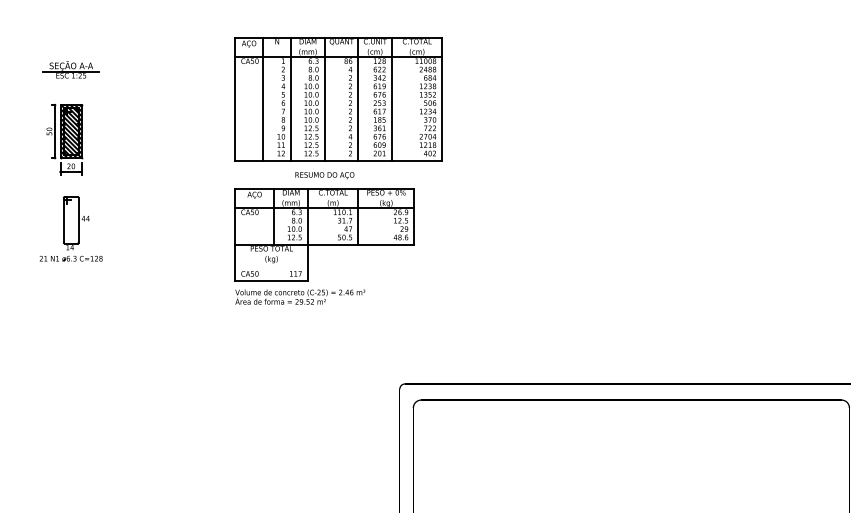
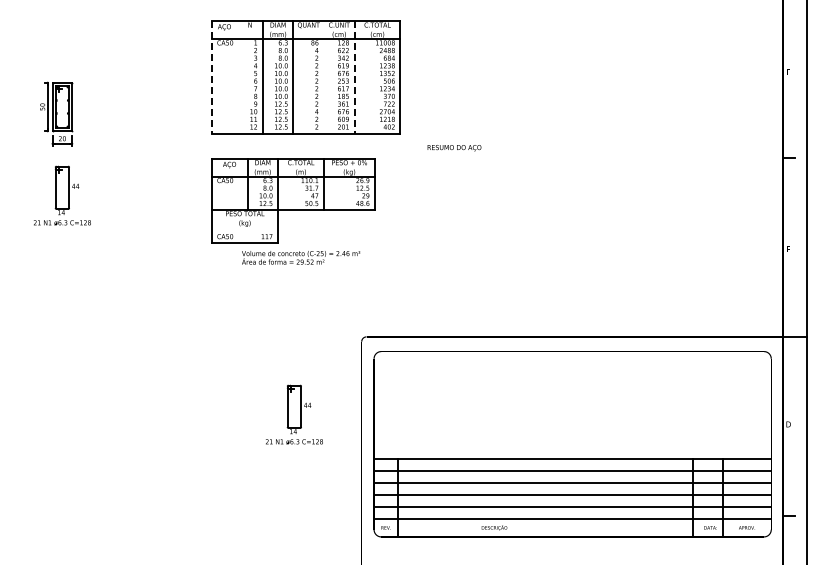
part: (71, 69) -> (62, 50), removed
line: (263, 99) -> (237, 77), removed
line: (357, 99) -> (323, 77), removed
line: (234, 100) -> (211, 78), solid -> dashed
line: (391, 100) -> (354, 78), solid -> dashed
hatch: (71, 131) -> (62, 106), removed
text: (324, 176) -> (454, 148), moved
text: (300, 296) -> (301, 257), moved
part: (325, 469) -> (294, 414), added

